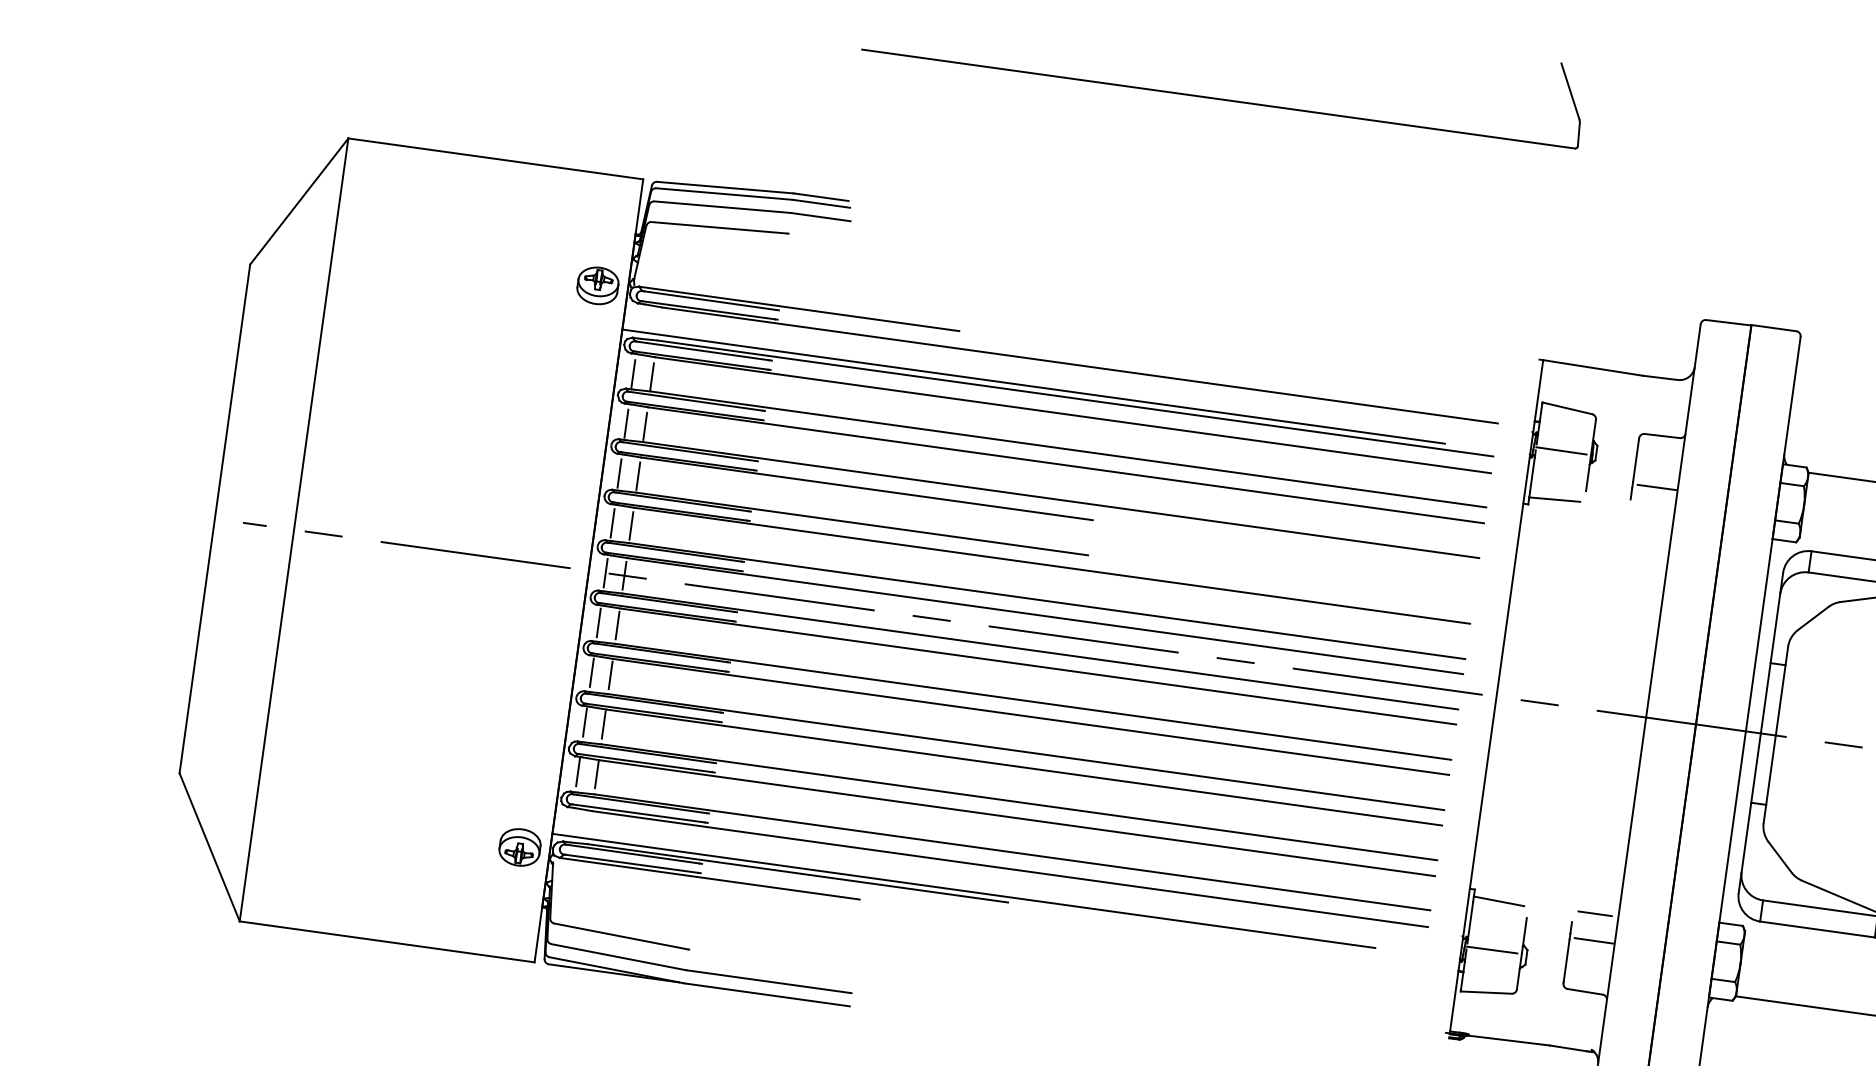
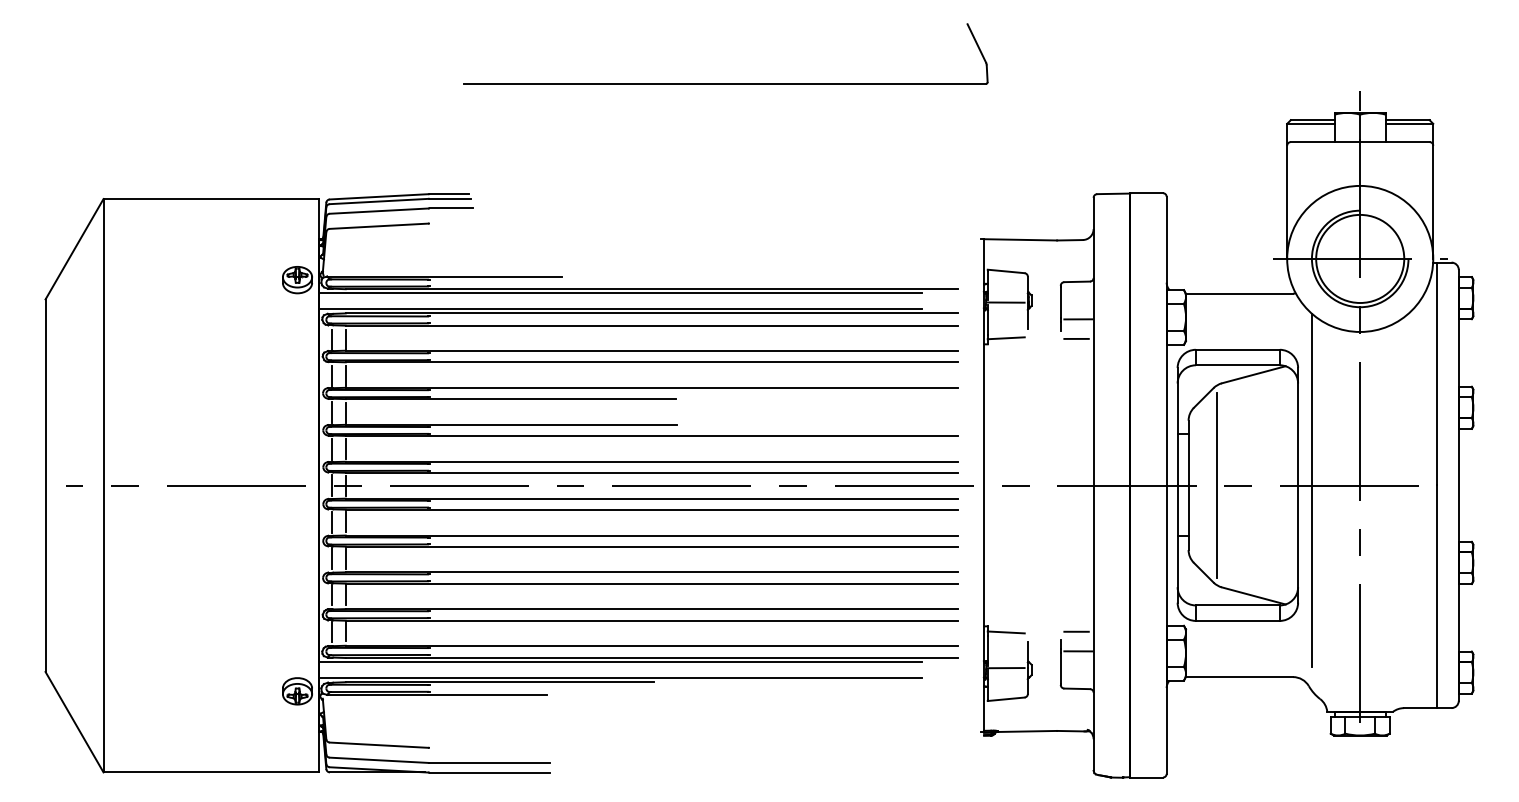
line: (1036, 365) -> (620, 293), added
line: (1650, 513) -> (1076, 338), added
line: (1815, 739) -> (1217, 484), added
line: (966, 869) -> (620, 662), added

